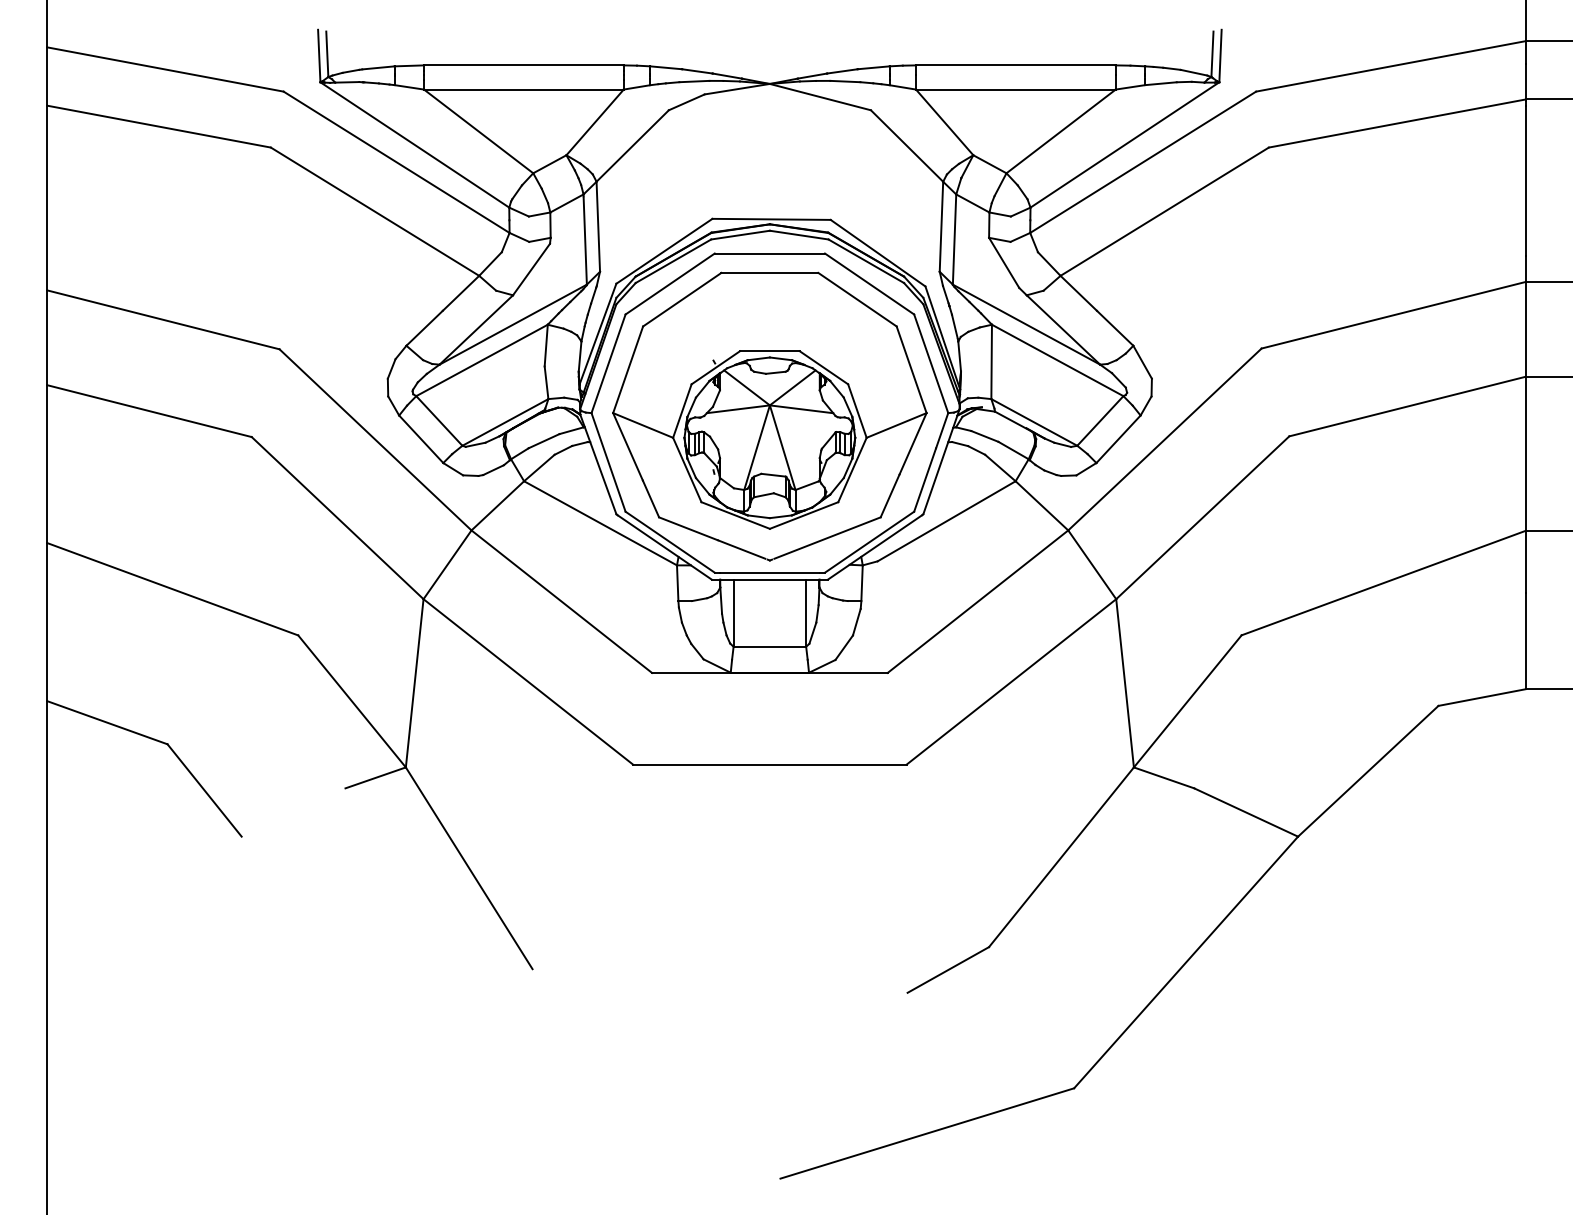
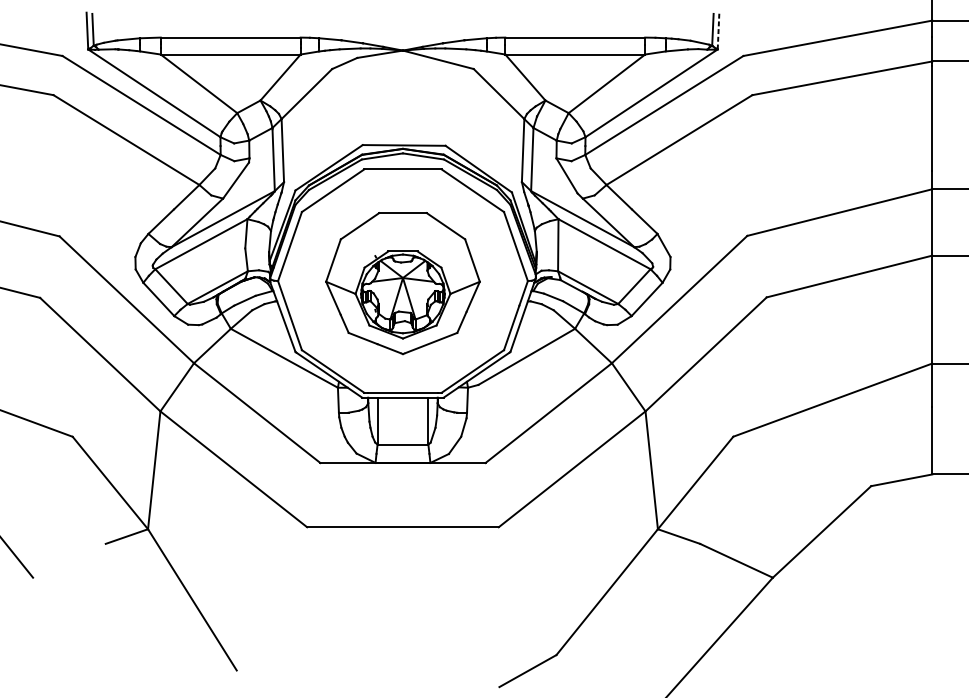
line: (1220, 55) -> (718, 30), solid -> dashed
part: (769, 416) -> (402, 283), size x0.7

